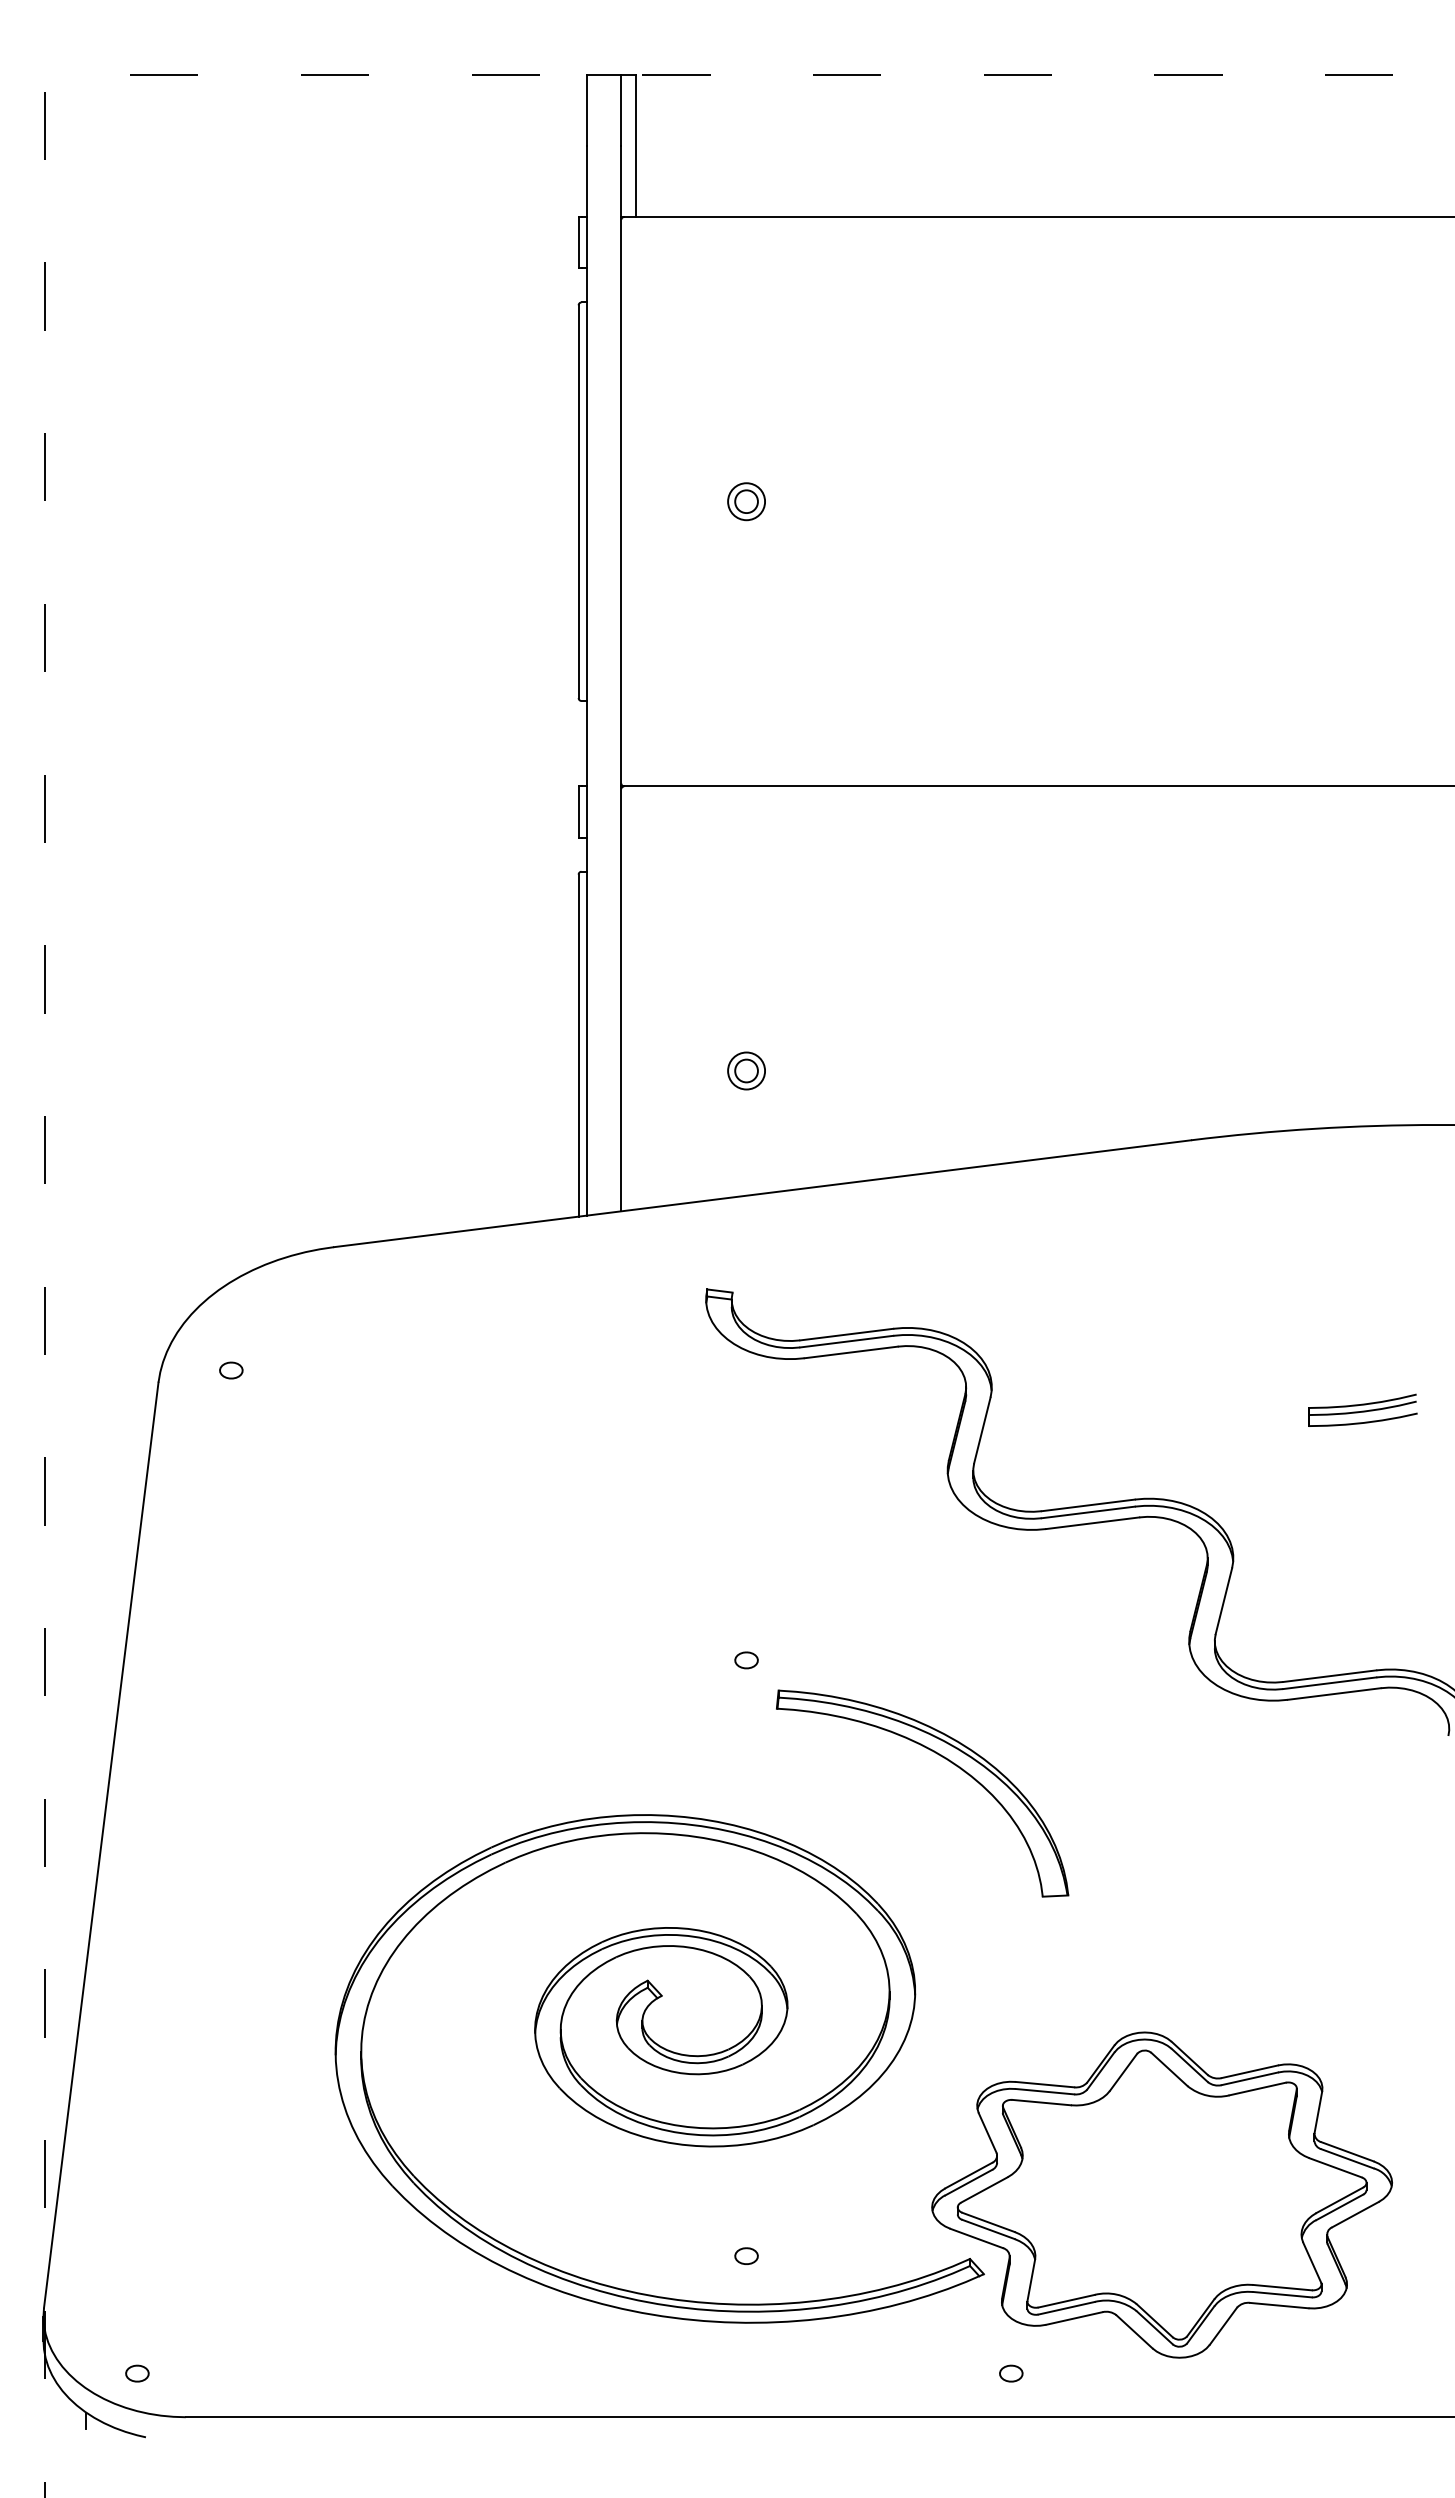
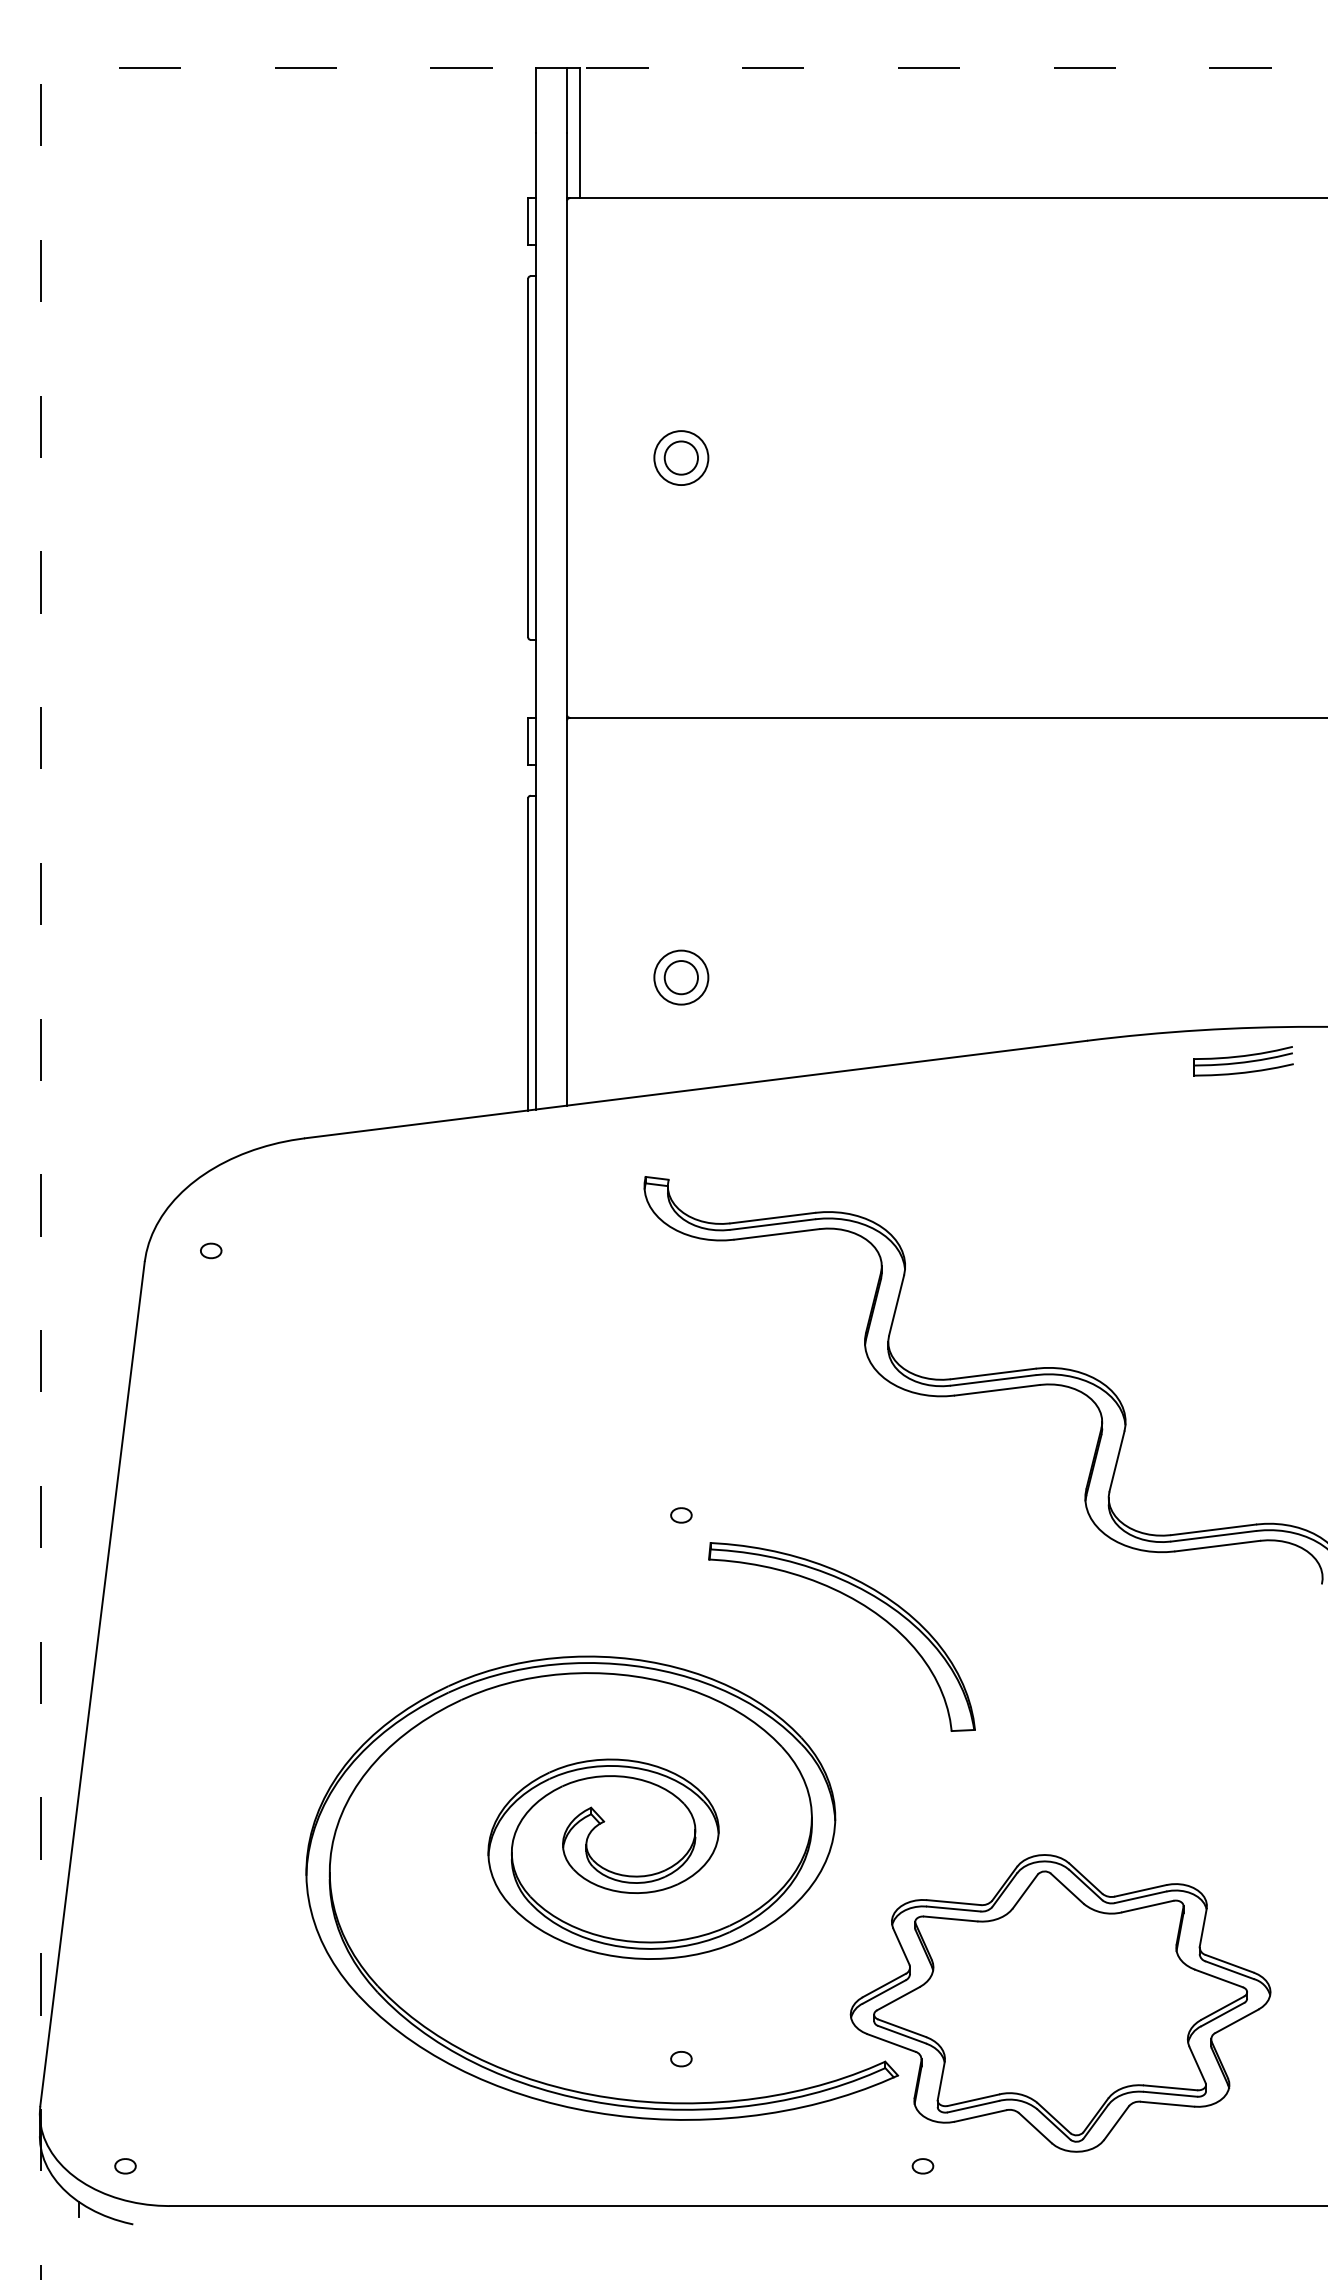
part: (746, 501) -> (681, 457), size x1.6
part: (746, 1070) -> (681, 977), size x1.6
part: (1362, 1410) -> (1243, 1061), moved

